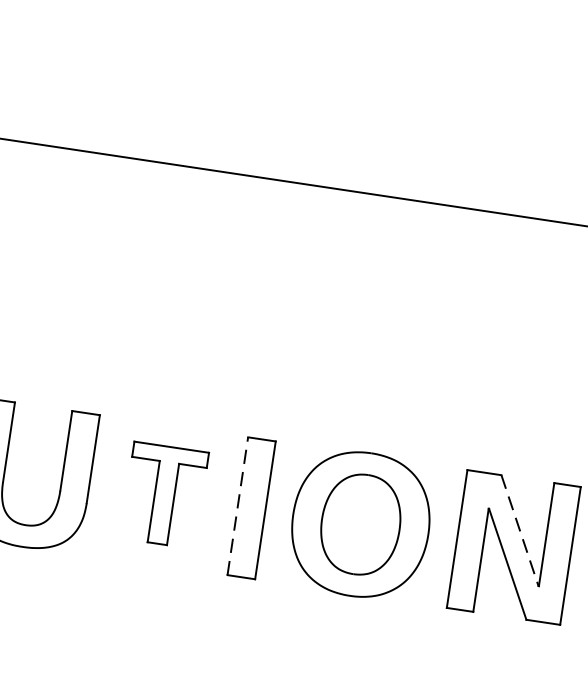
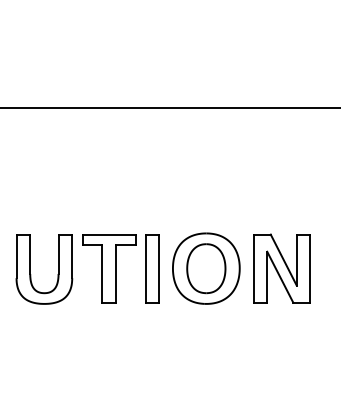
part: (165, 494) -> (109, 268), size x1.43
line: (237, 505) -> (145, 268), dashed -> solid
line: (519, 531) -> (283, 260), dashed -> solid

